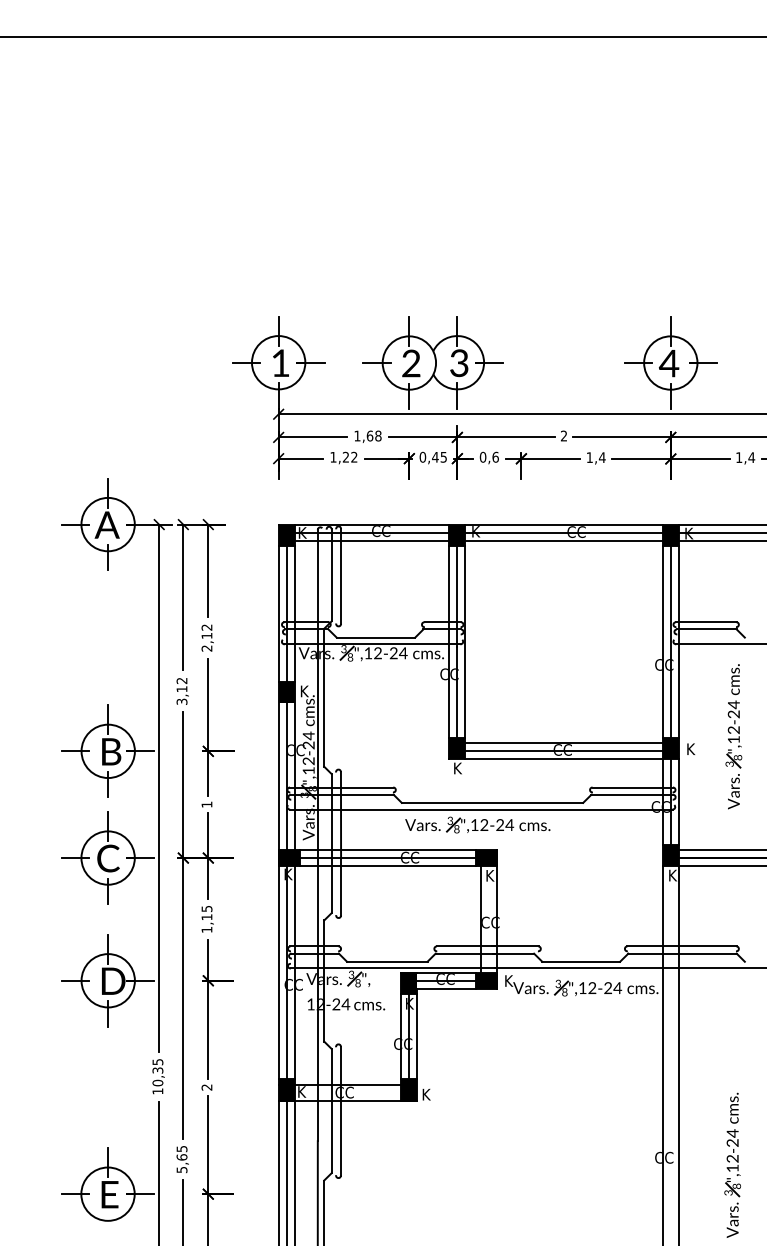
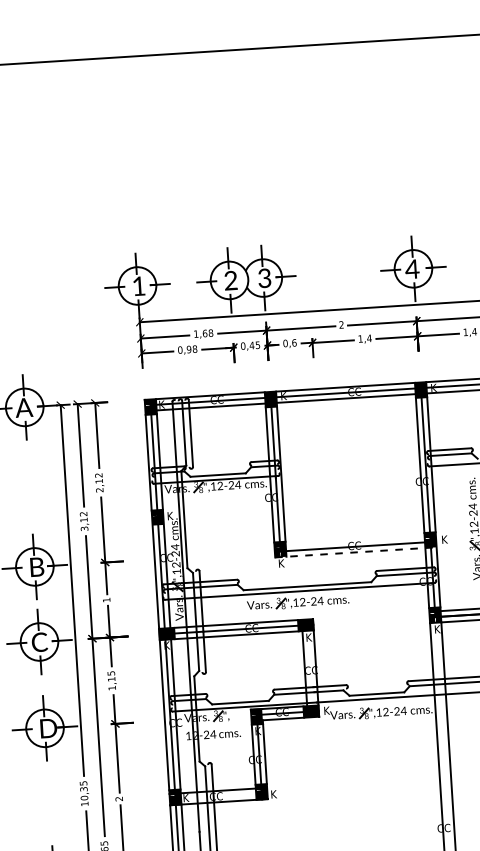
text: (343, 456) -> (187, 349), 1,22 -> 0,98
line: (563, 743) -> (354, 541), removed
line: (564, 759) -> (356, 552), solid -> dashed

